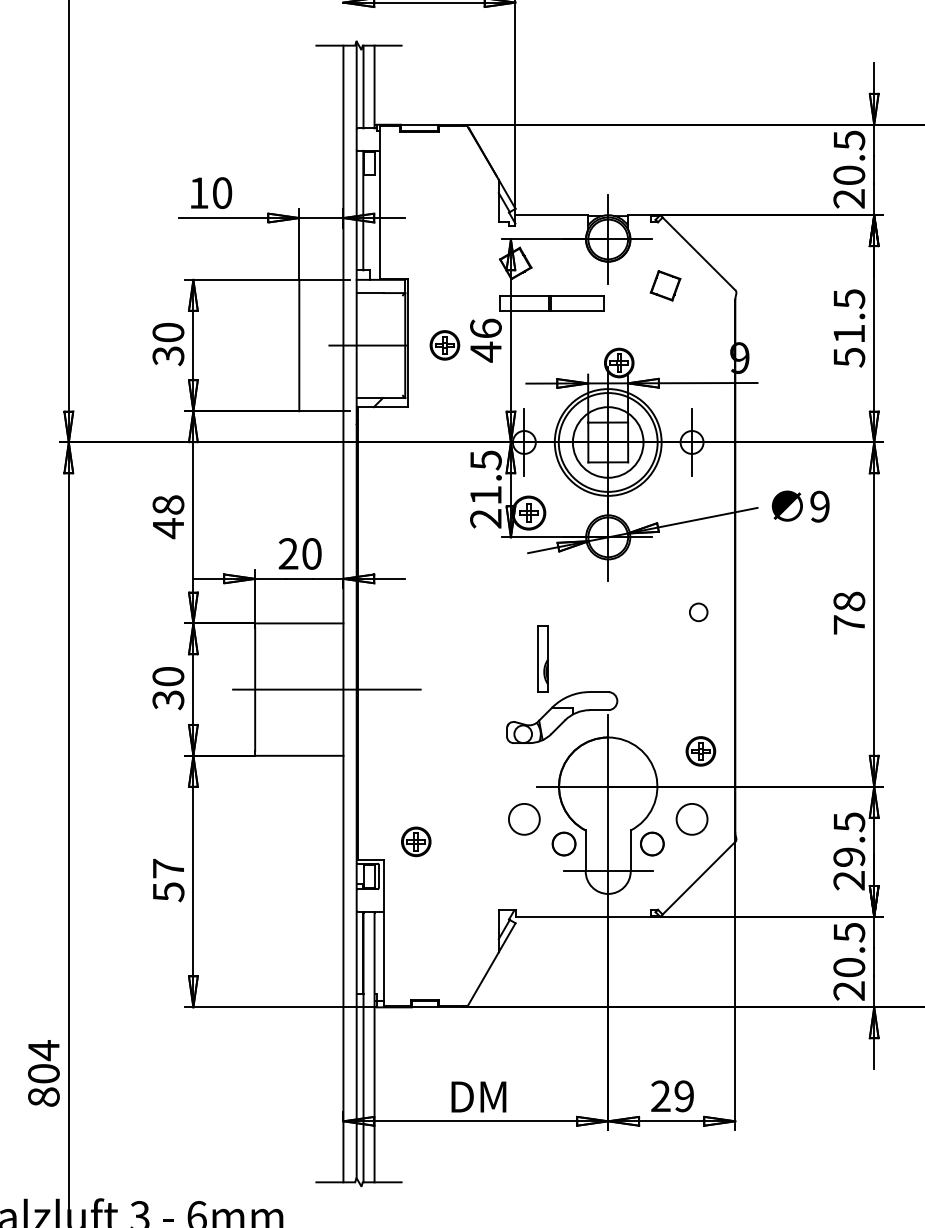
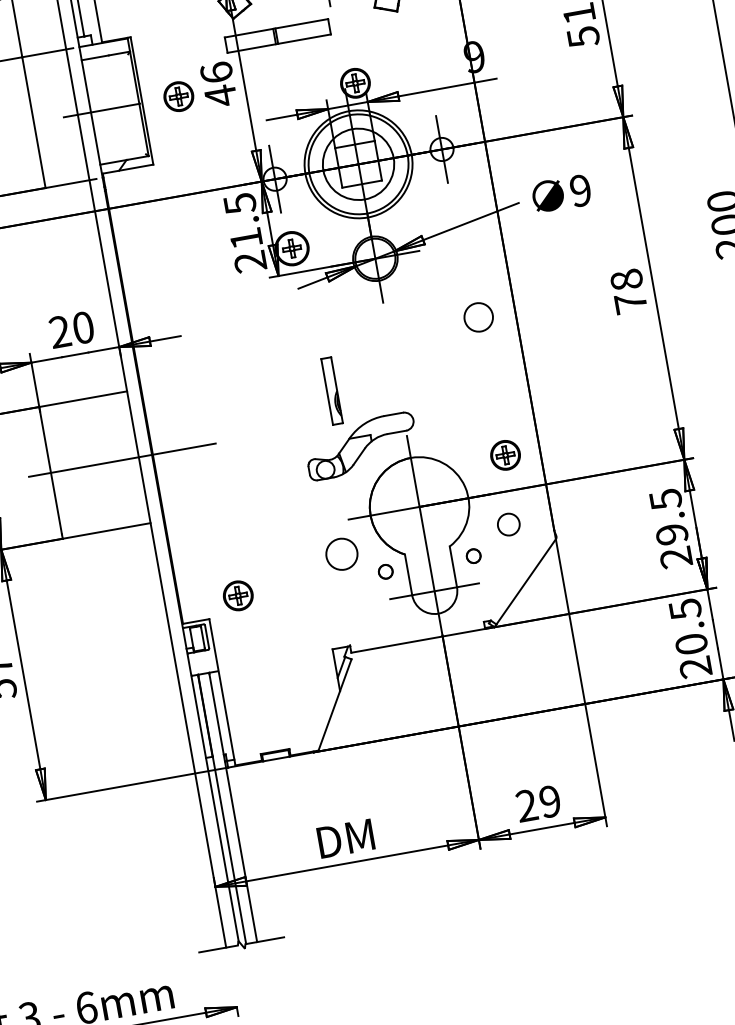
circle: (698, 612) -> (478, 317), size x1.6
circle: (691, 819) -> (508, 524), size x0.7
part: (563, 843) -> (385, 571), size x0.6
part: (652, 843) -> (473, 555), size x0.6

